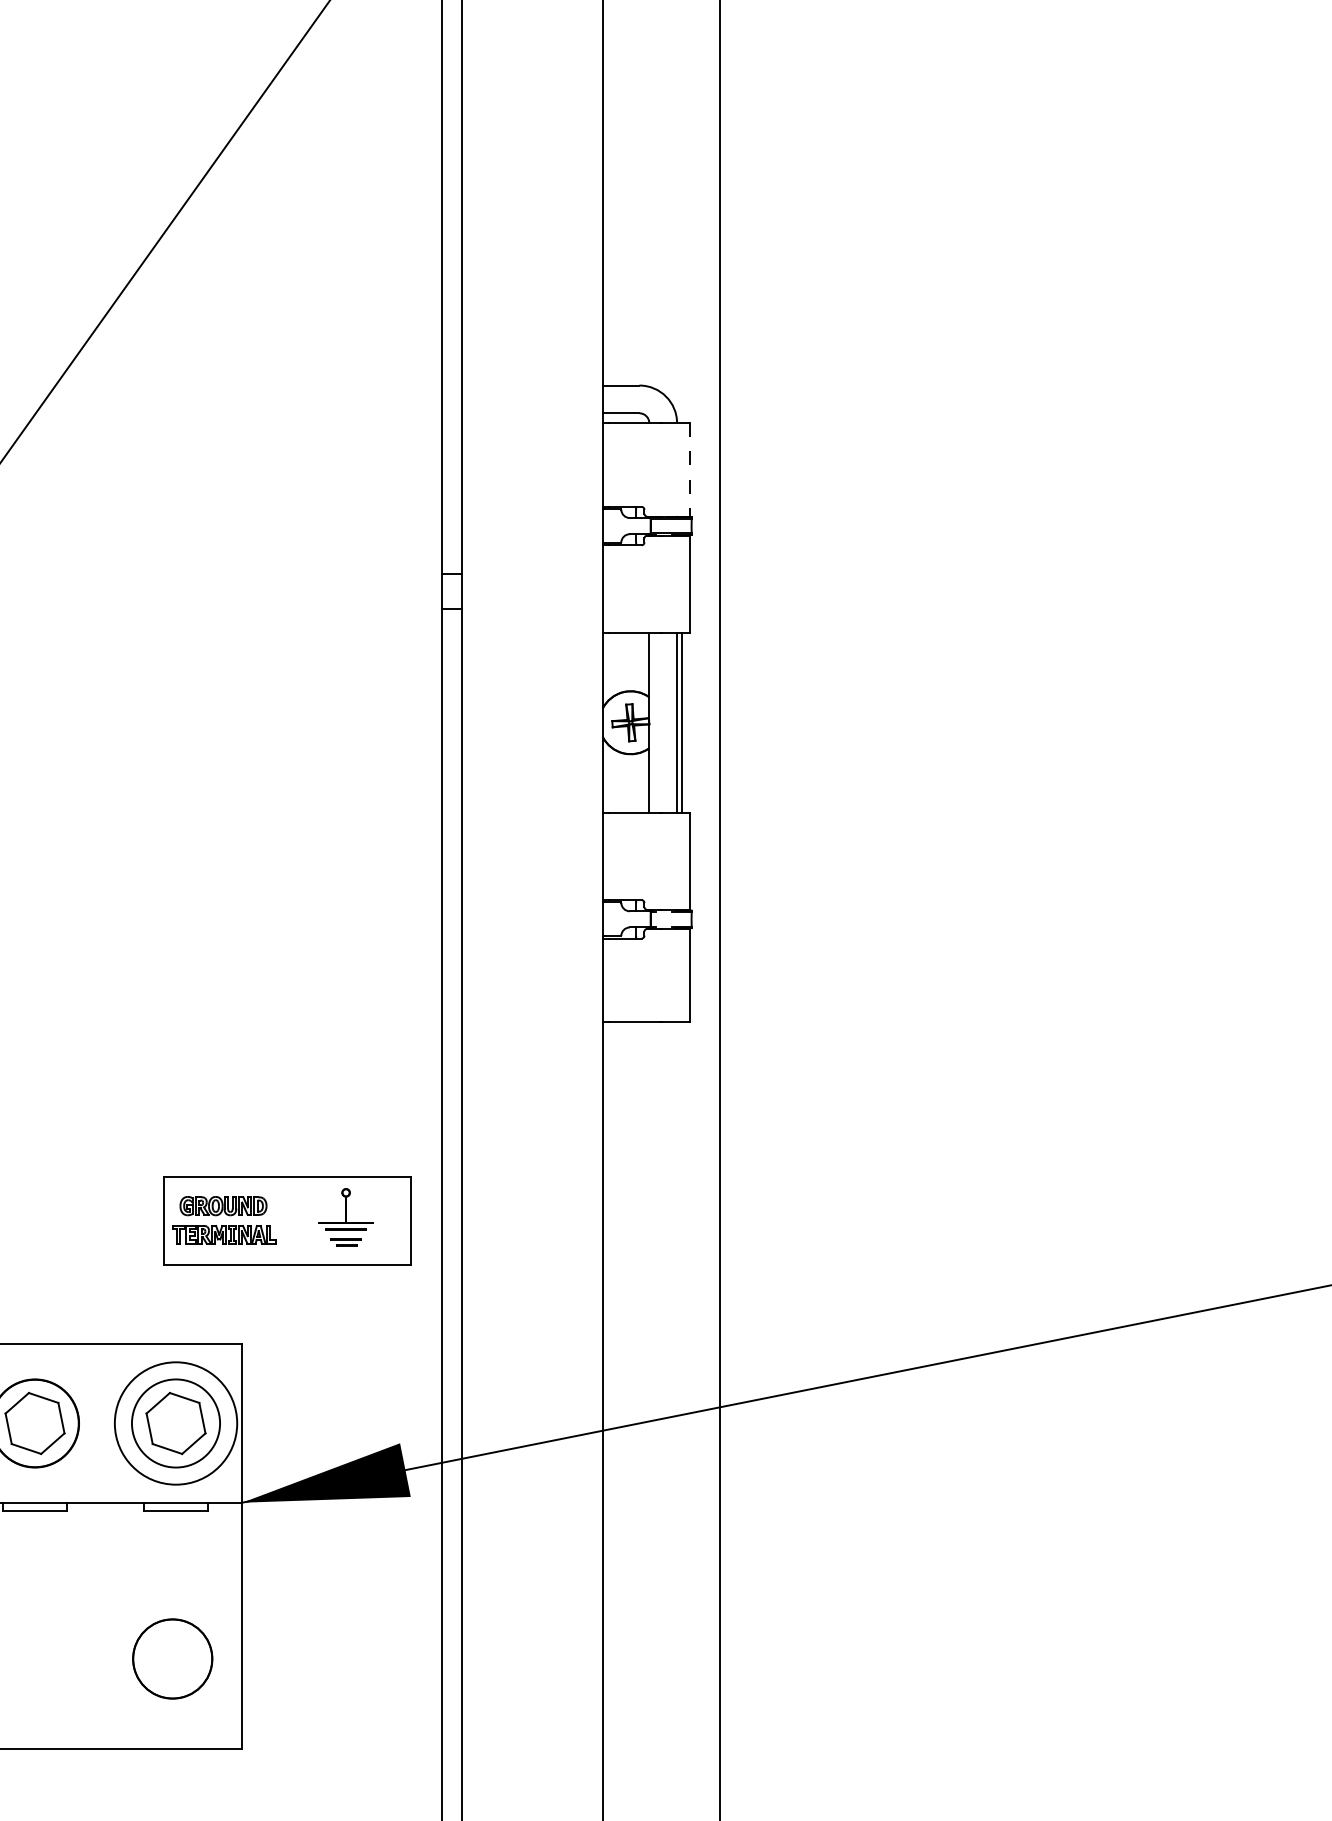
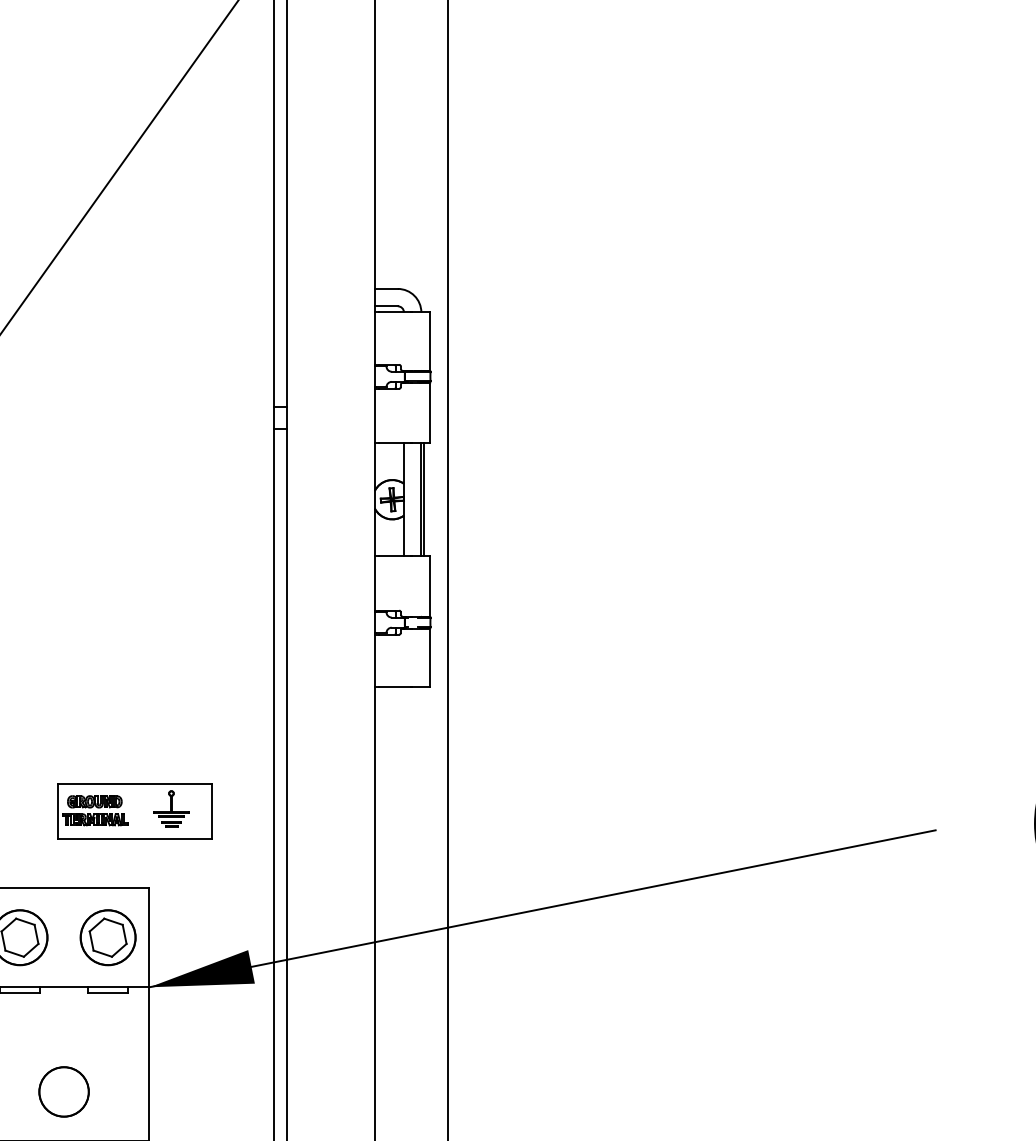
line: (690, 471) -> (429, 342), dashed -> solid
part: (286, 1221) -> (134, 811), moved
circle: (174, 1423) -> (107, 937), size x0.71
circle: (171, 1658) -> (63, 1091), moved

